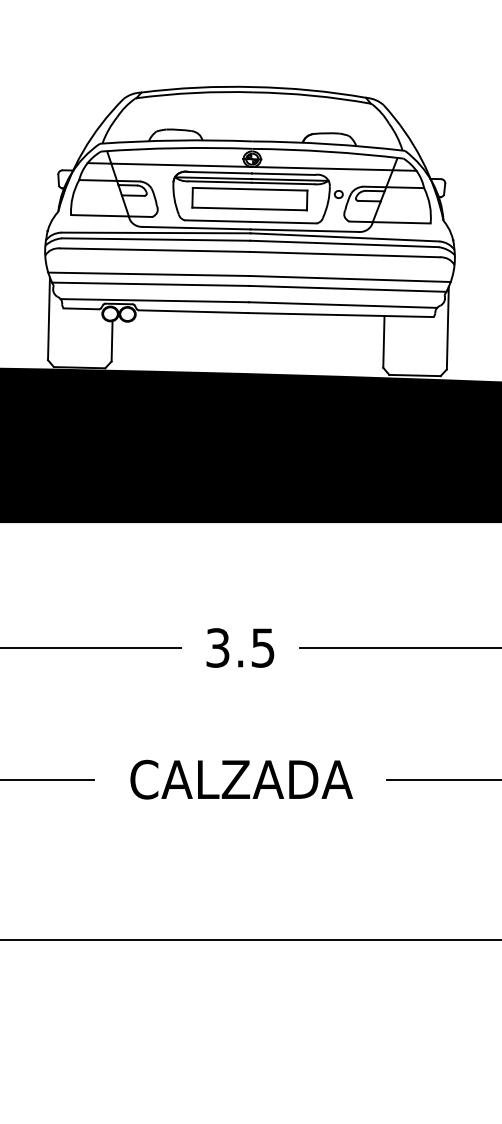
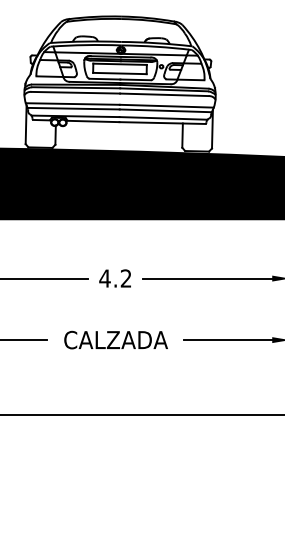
text: (240, 647) -> (115, 278), 3.5 -> 4.2

